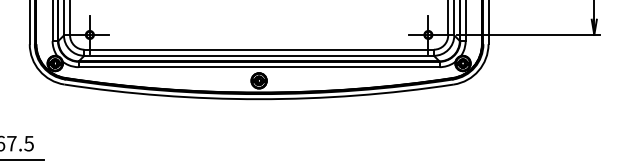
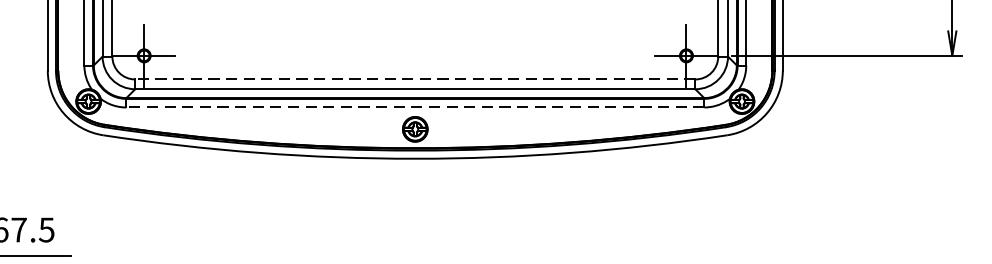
line: (259, 49) -> (415, 79), solid -> dashed
line: (258, 67) -> (414, 107), solid -> dashed

